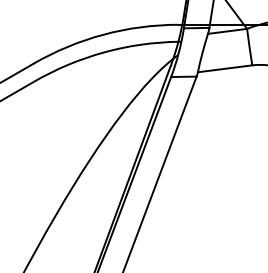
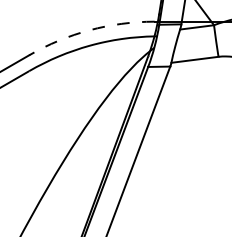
arc: (103, 34) -> (89, 30), solid -> dashed

